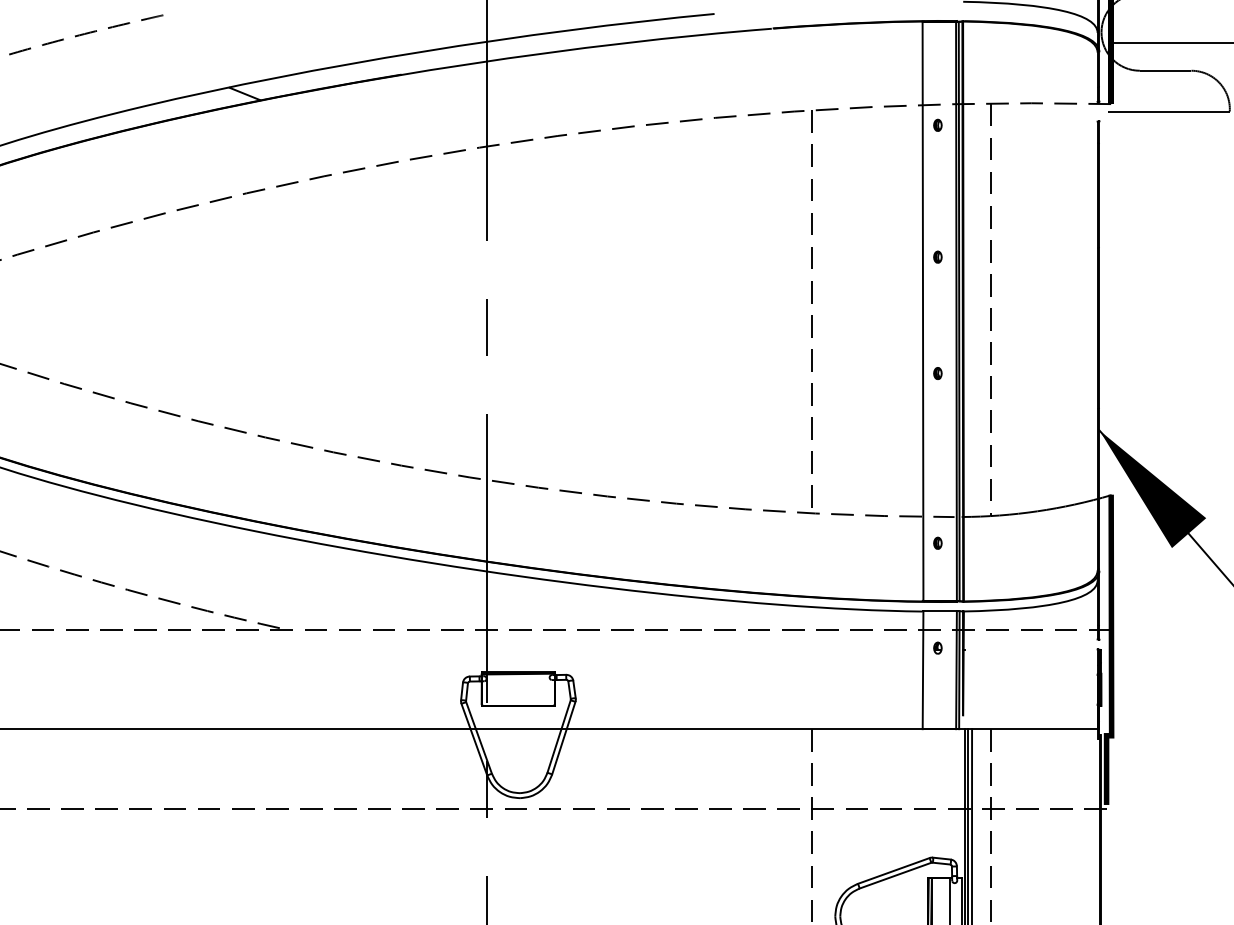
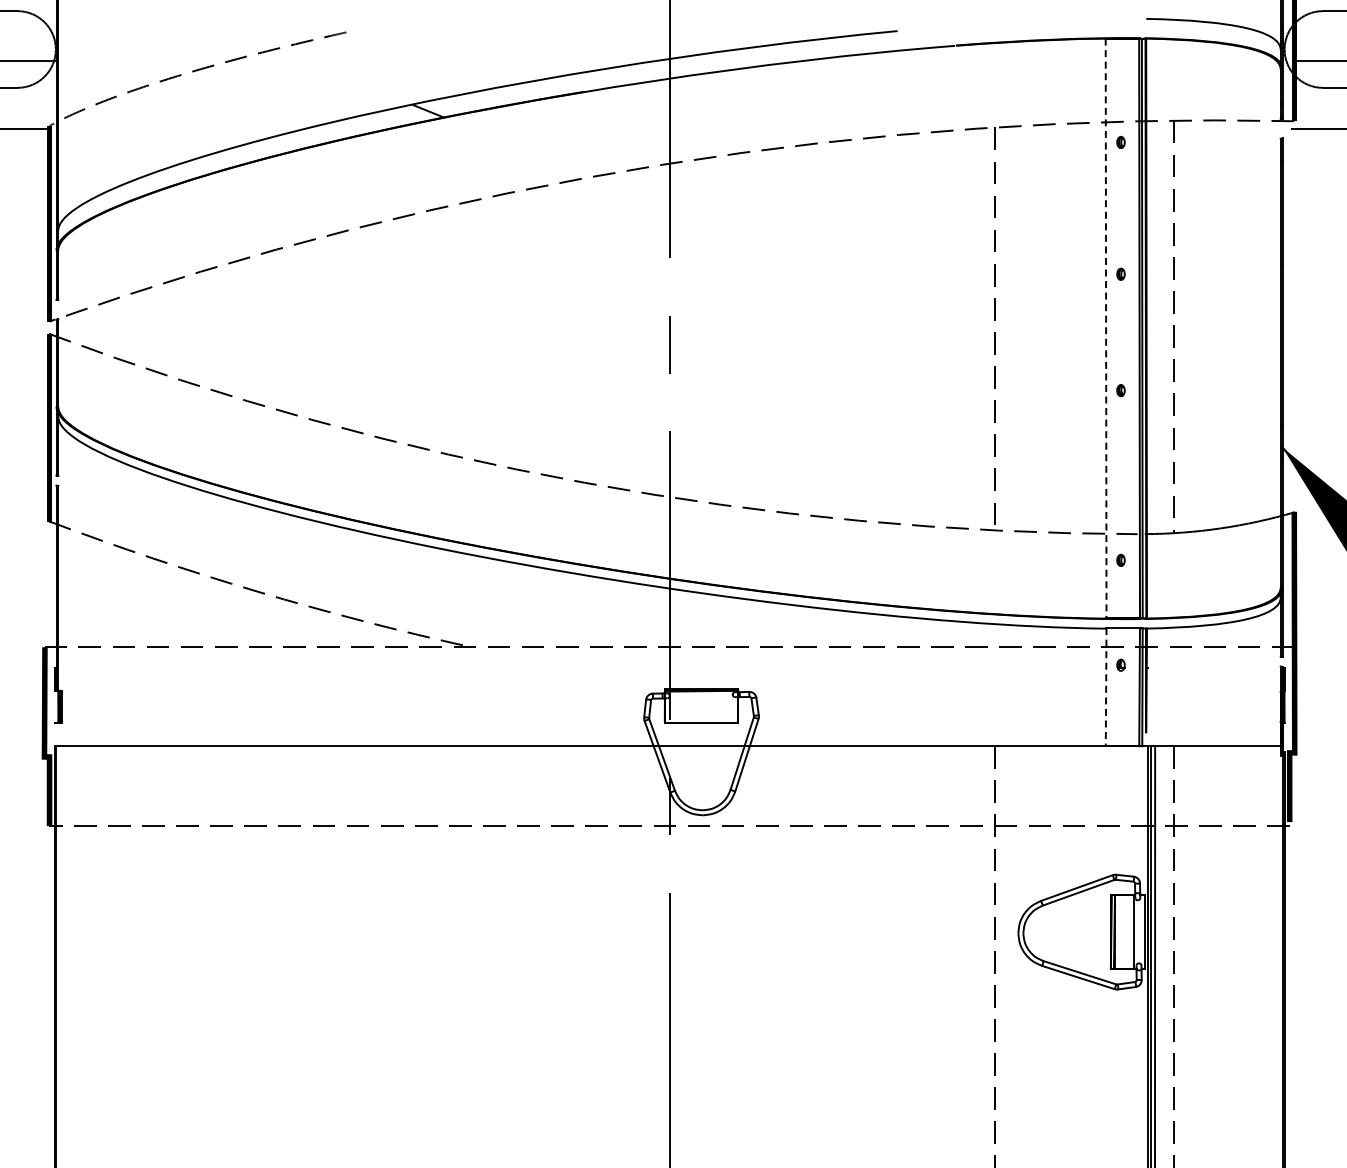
line: (923, 311) -> (1106, 328), solid -> dashed
line: (923, 670) -> (1106, 687), solid -> dashed

